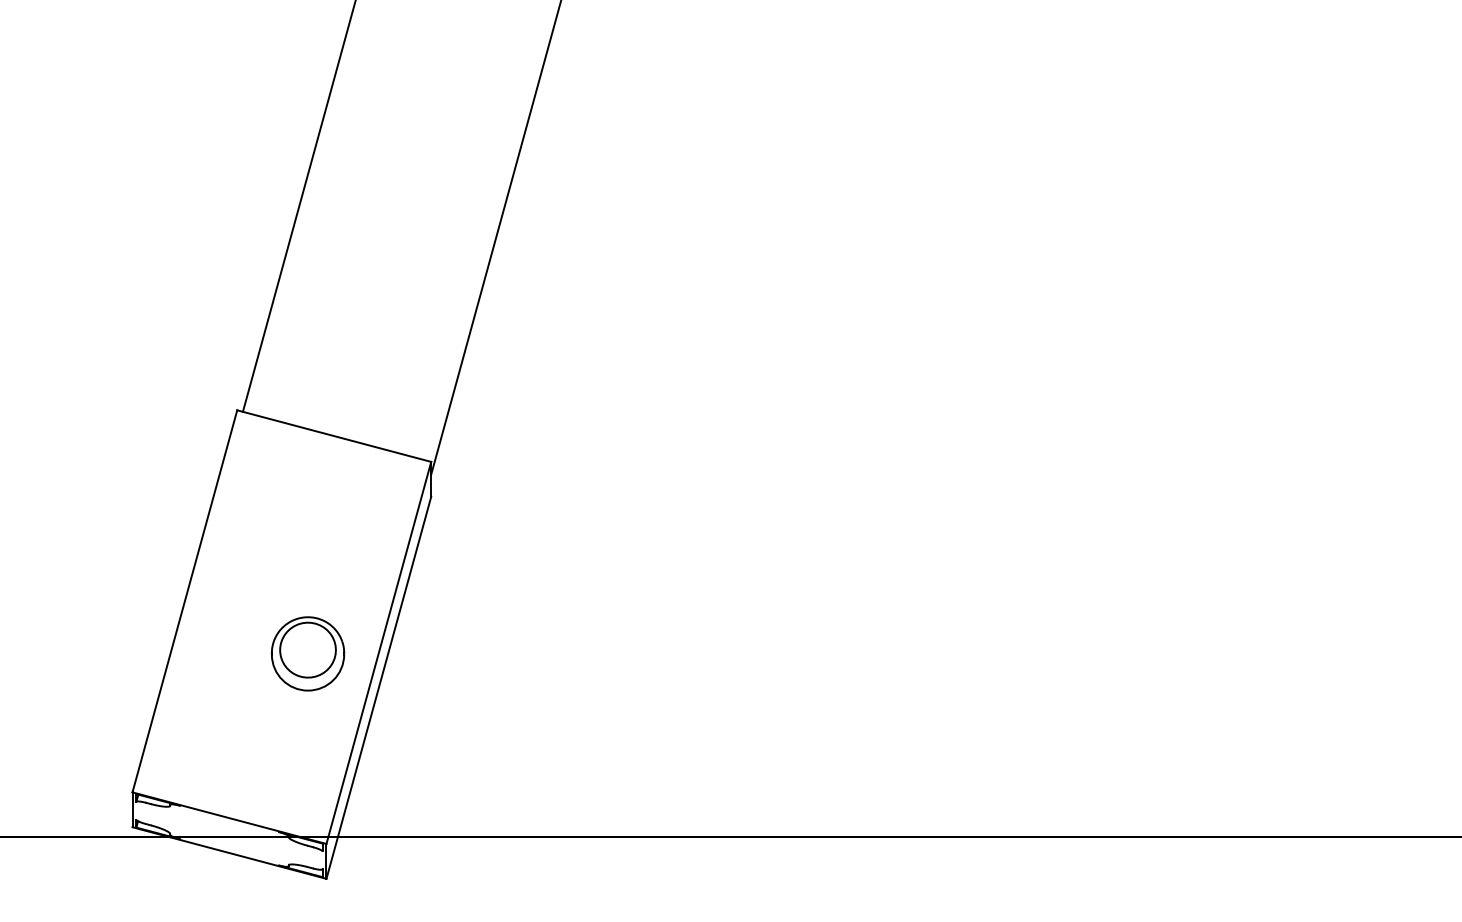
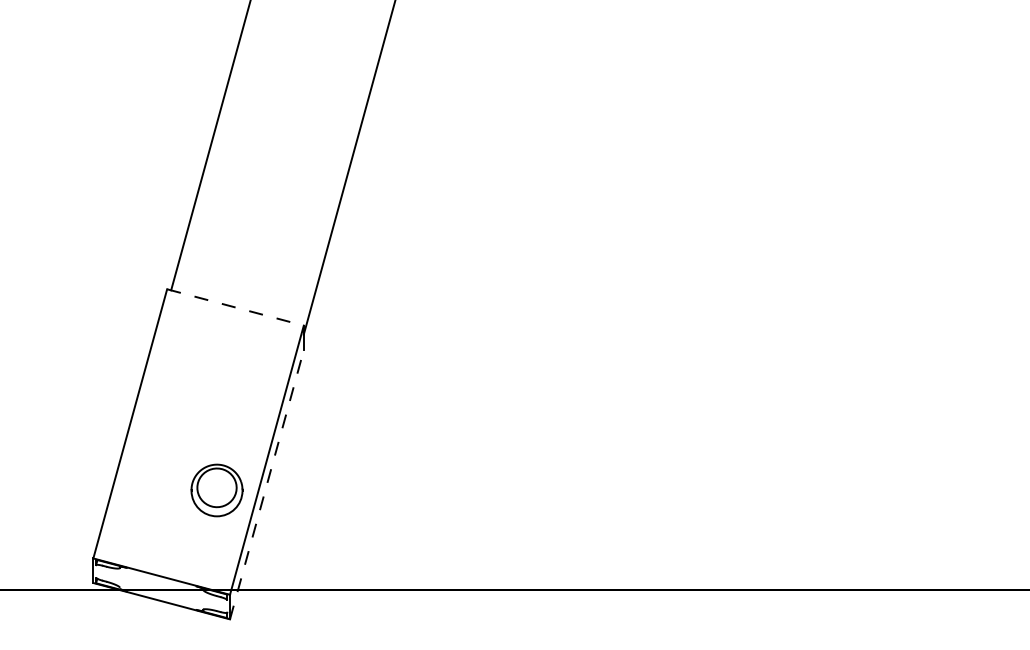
line: (334, 436) -> (235, 307), solid -> dashed
part: (308, 653) -> (217, 490), moved
line: (378, 687) -> (266, 484), solid -> dashed

